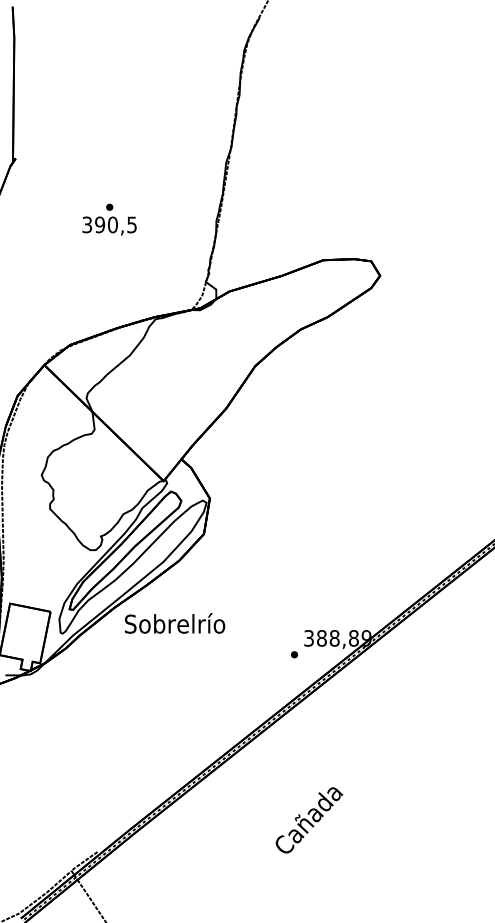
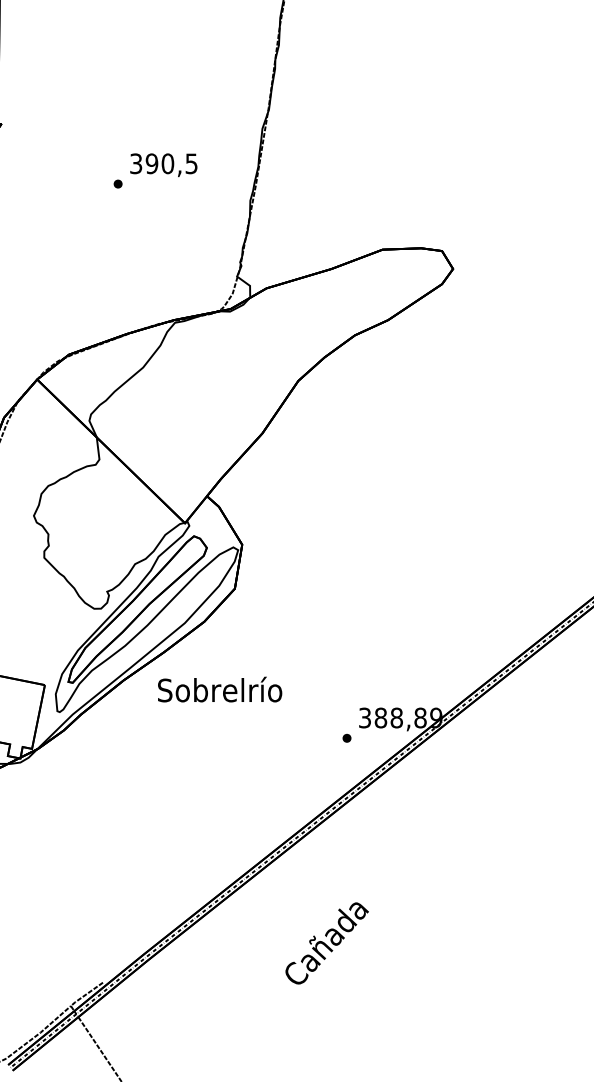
text: (109, 225) -> (163, 164), moved
text: (175, 623) -> (220, 689), moved
text: (309, 820) -> (327, 943), moved

